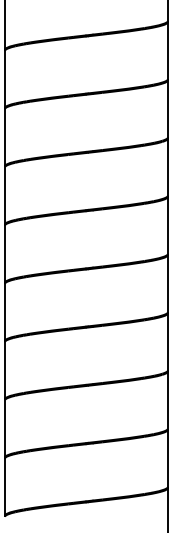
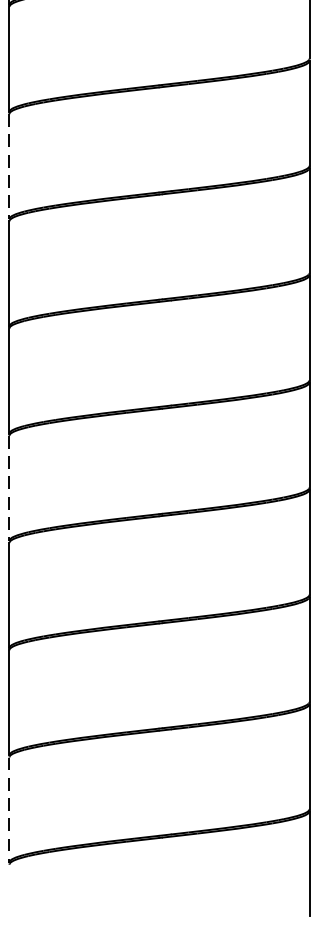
line: (4, 137) -> (8, 166), solid -> dashed
line: (4, 312) -> (8, 488), solid -> dashed
line: (4, 487) -> (8, 810), solid -> dashed

